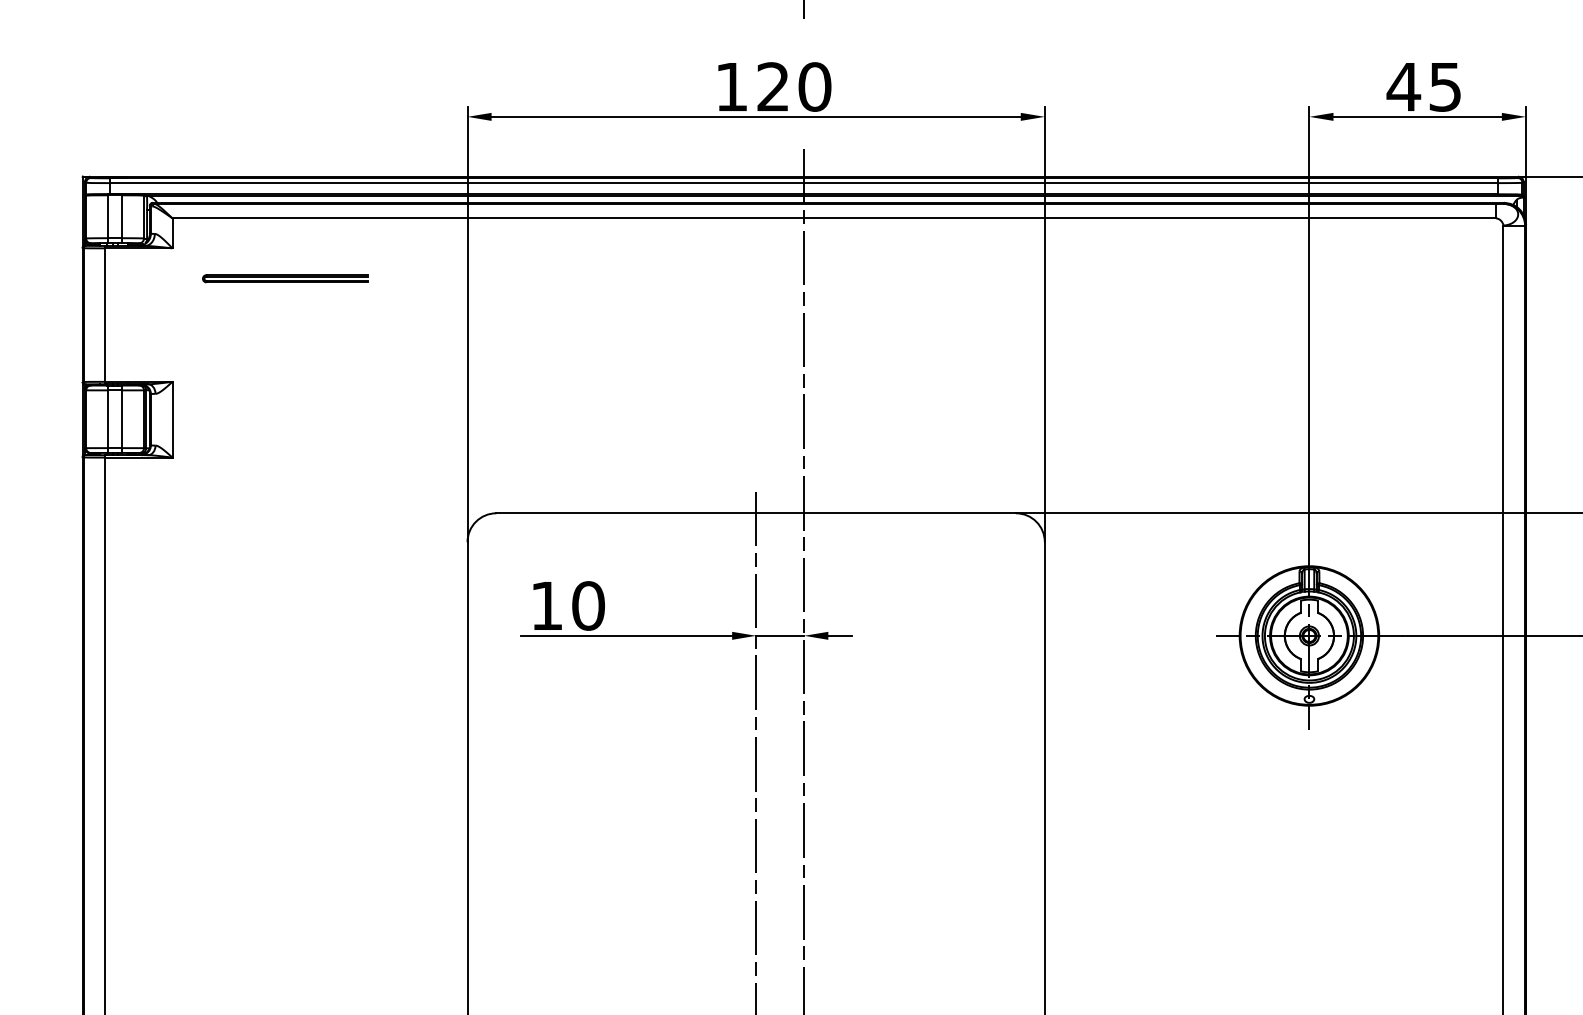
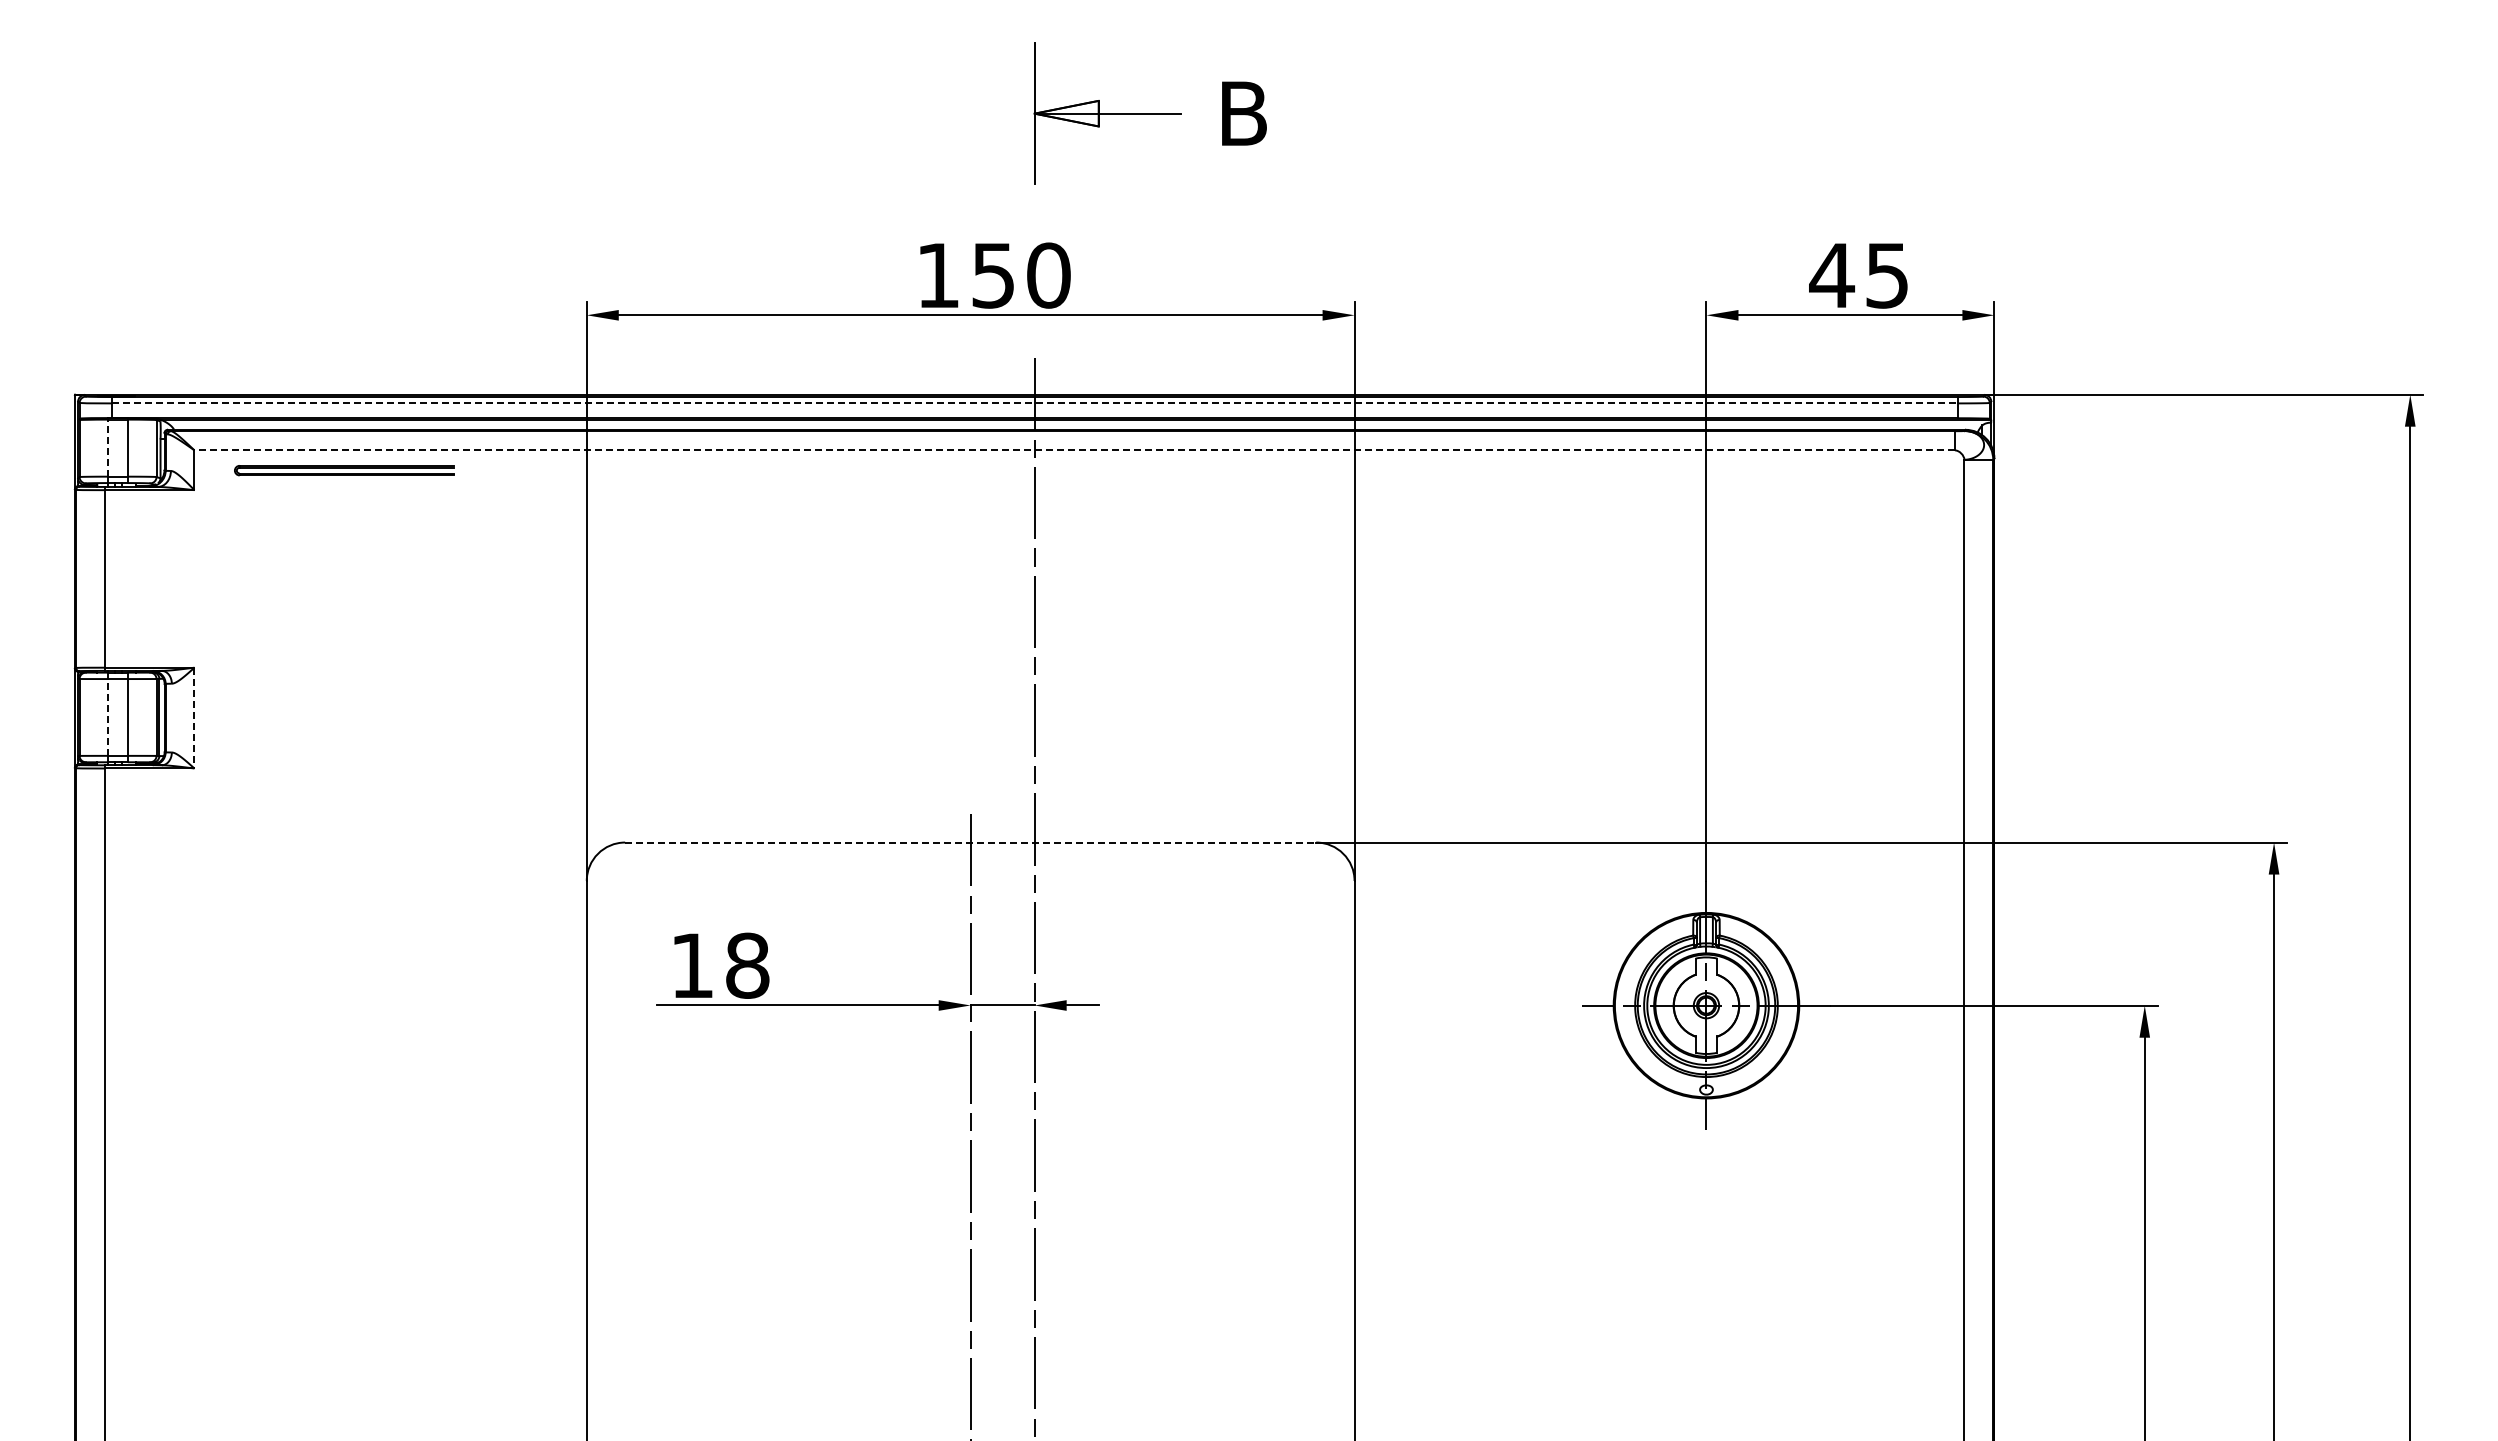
text: (772, 86) -> (992, 275), 120 -> 150
line: (804, 183) -> (1035, 403), solid -> dashed
line: (107, 217) -> (108, 448), solid -> dashed
line: (834, 218) -> (1074, 450), solid -> dashed
part: (285, 278) -> (344, 470), moved
line: (107, 418) -> (108, 716), solid -> dashed
line: (172, 420) -> (194, 718), solid -> dashed
line: (756, 513) -> (970, 842), solid -> dashed
text: (588, 605) -> (747, 965), 10 -> 18

